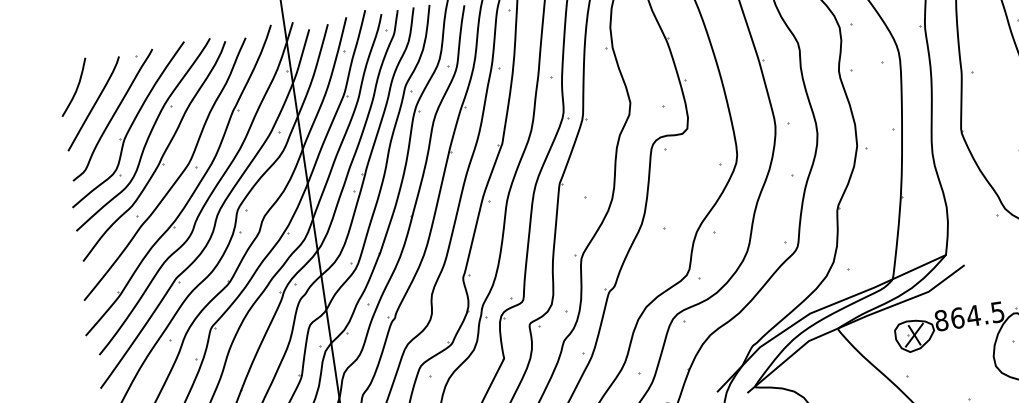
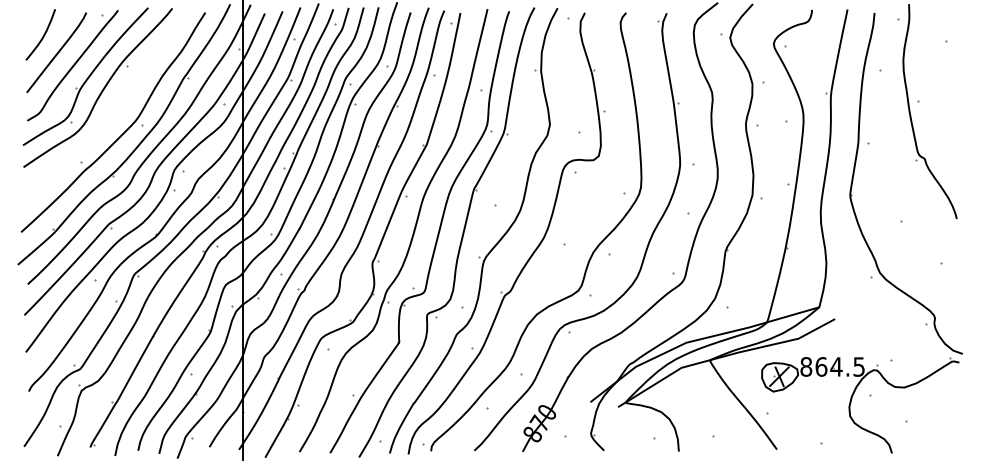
part: (161, 156) -> (111, 110), removed

